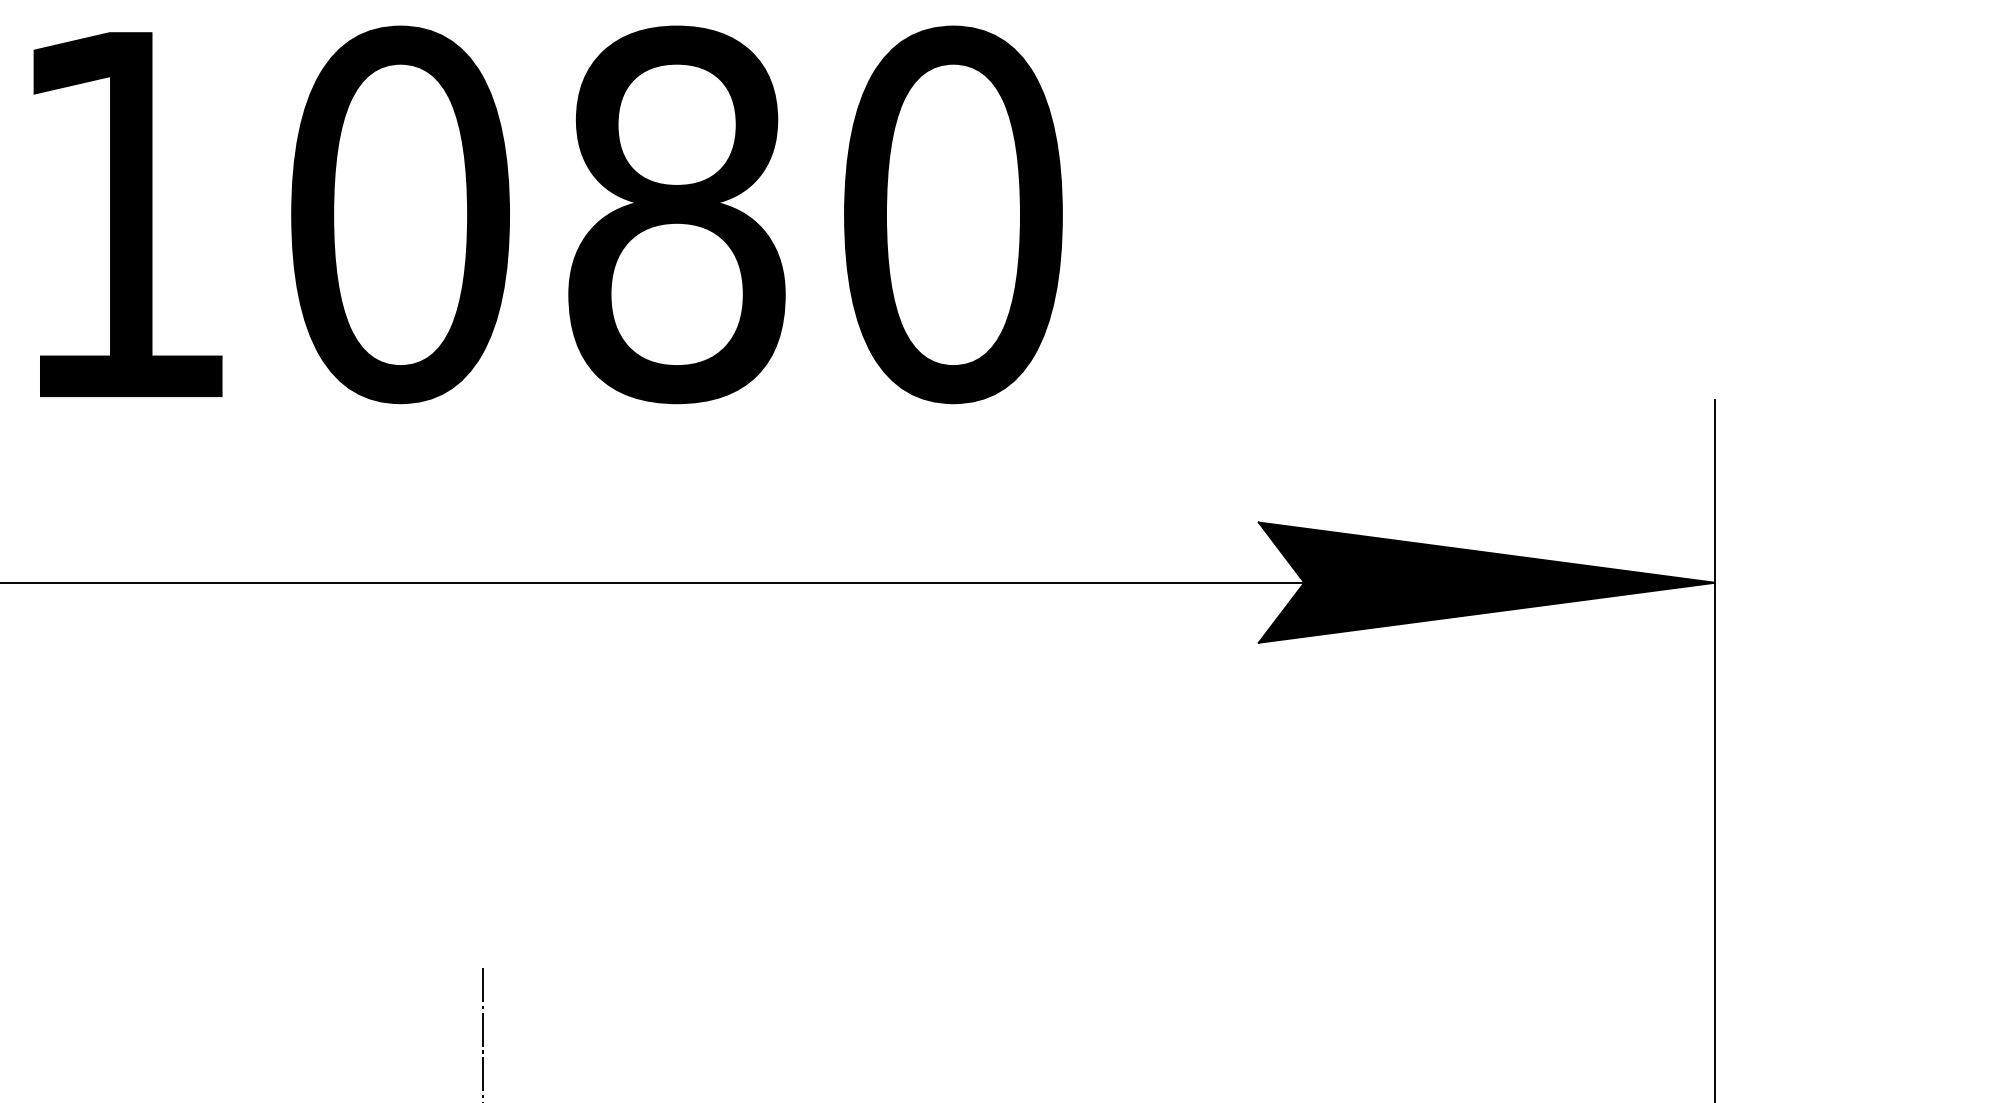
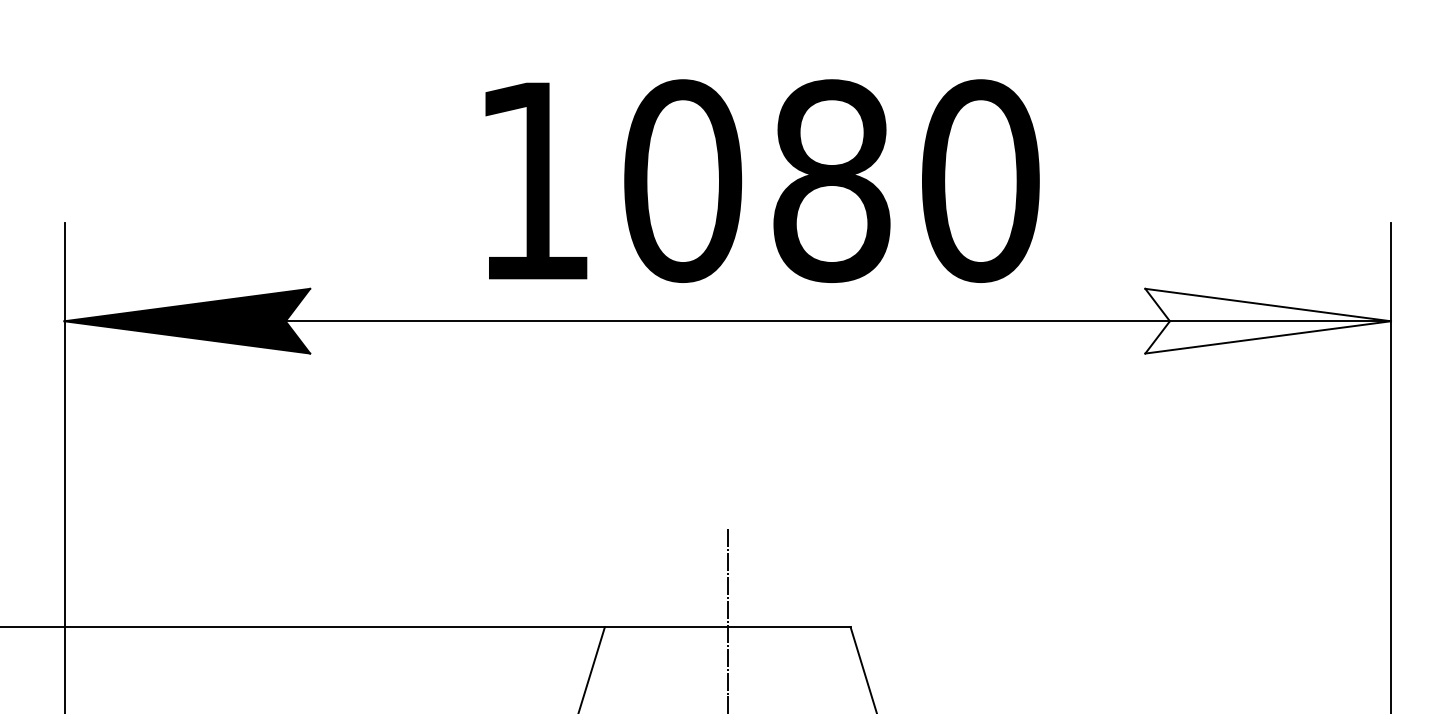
text: (547, 213) -> (762, 180), moved
fill: (1487, 581) -> (1268, 320), removed

